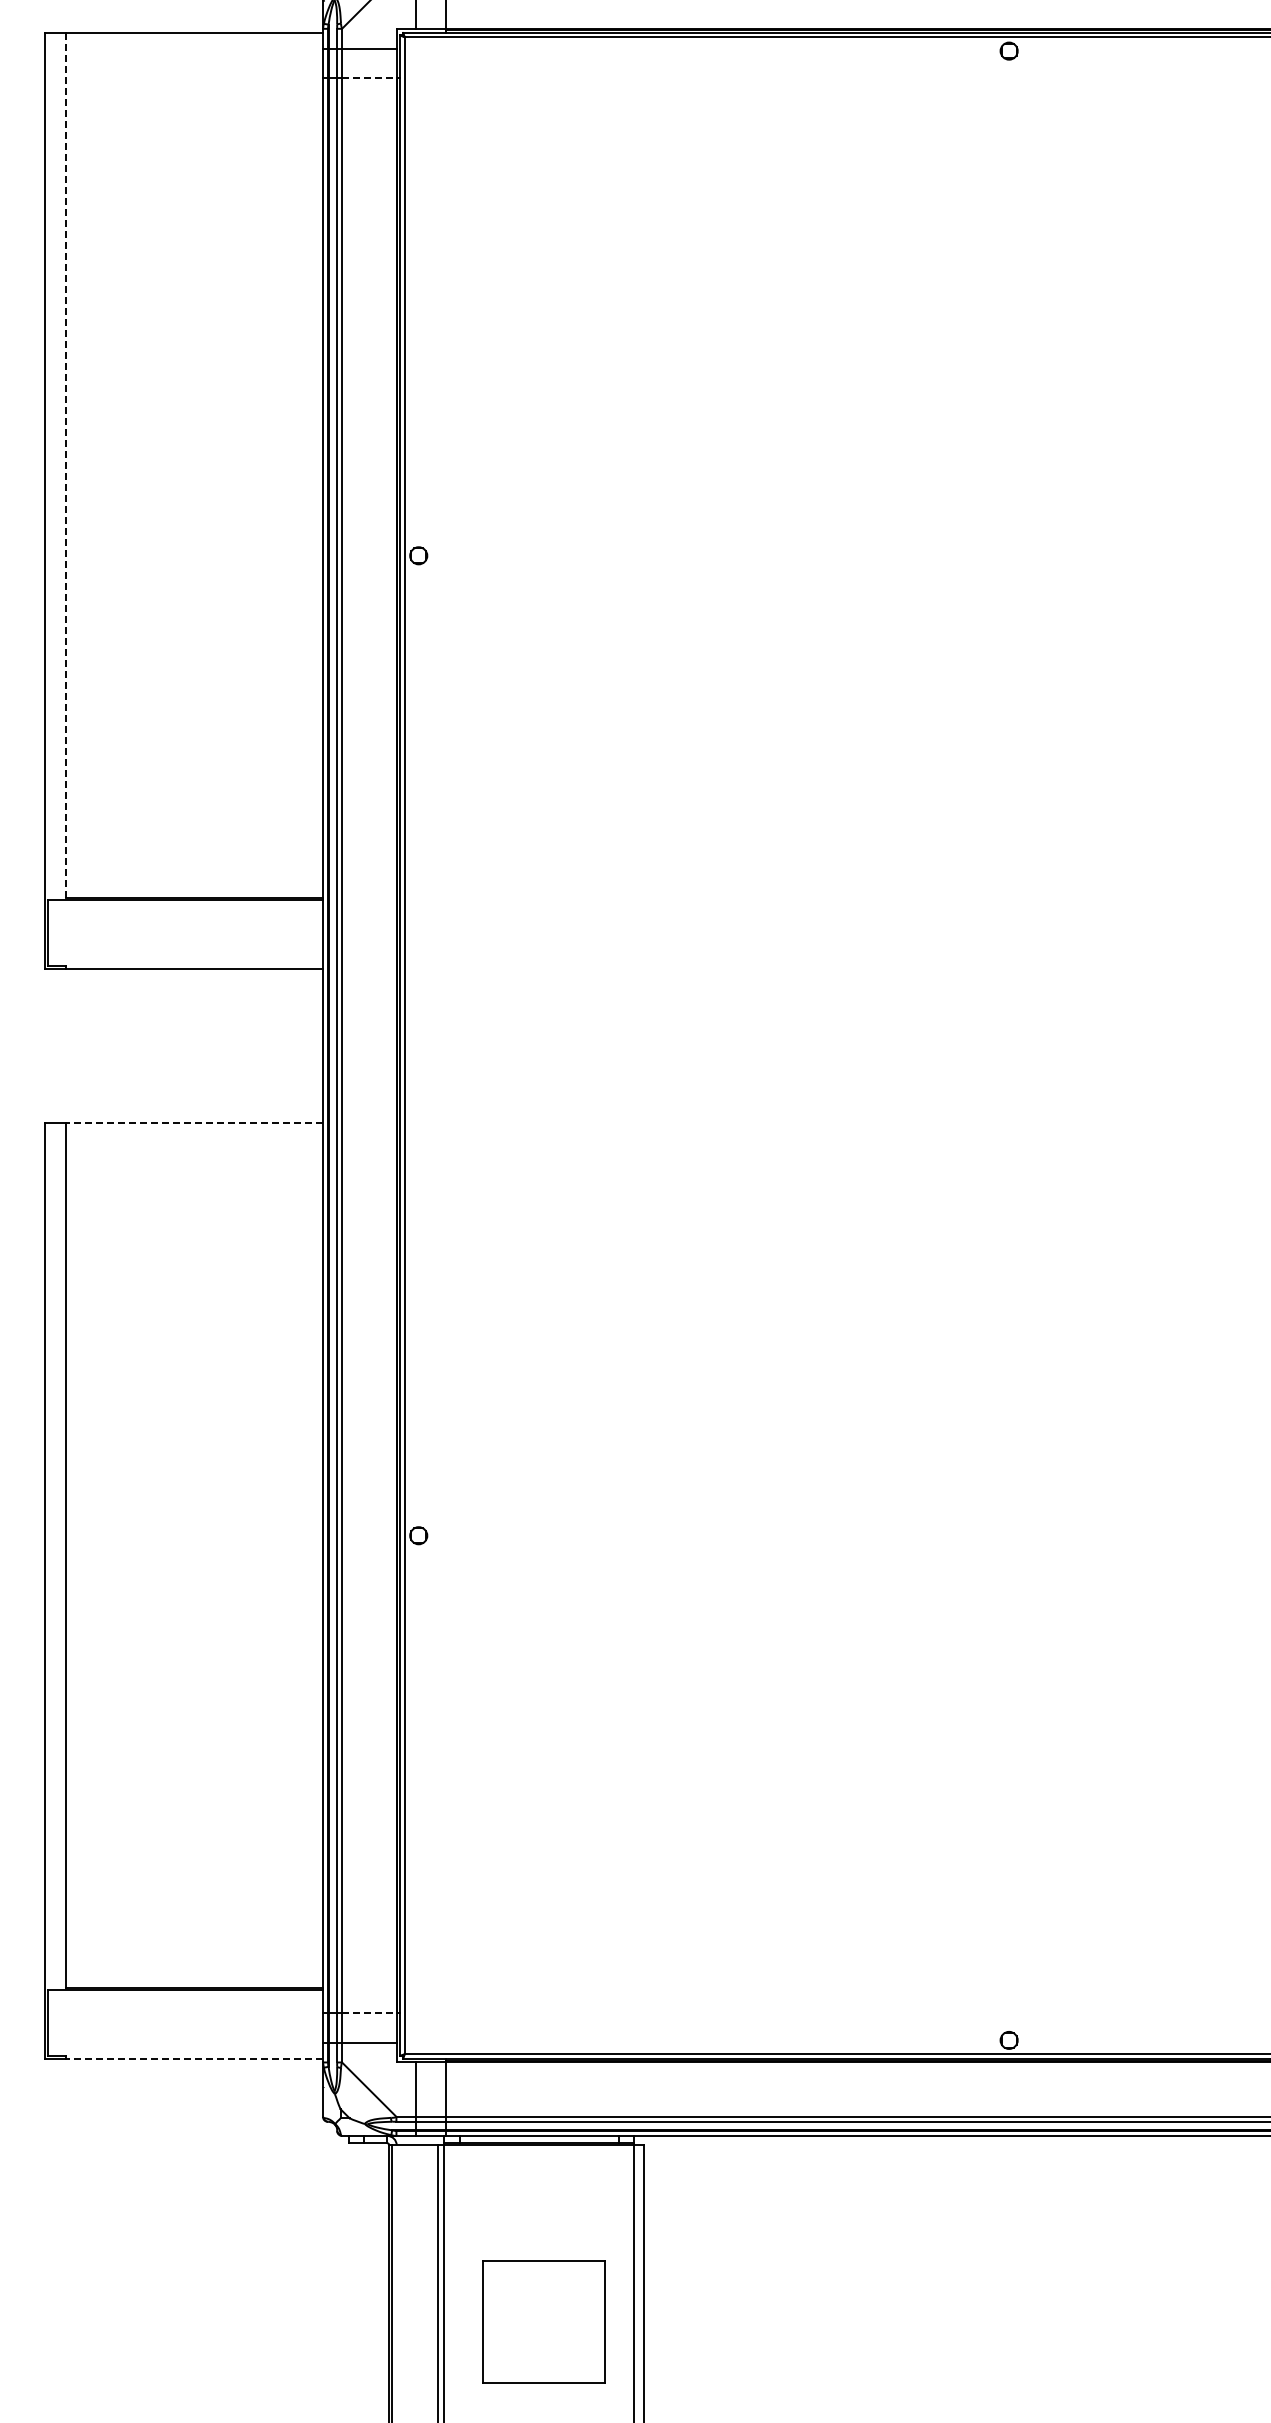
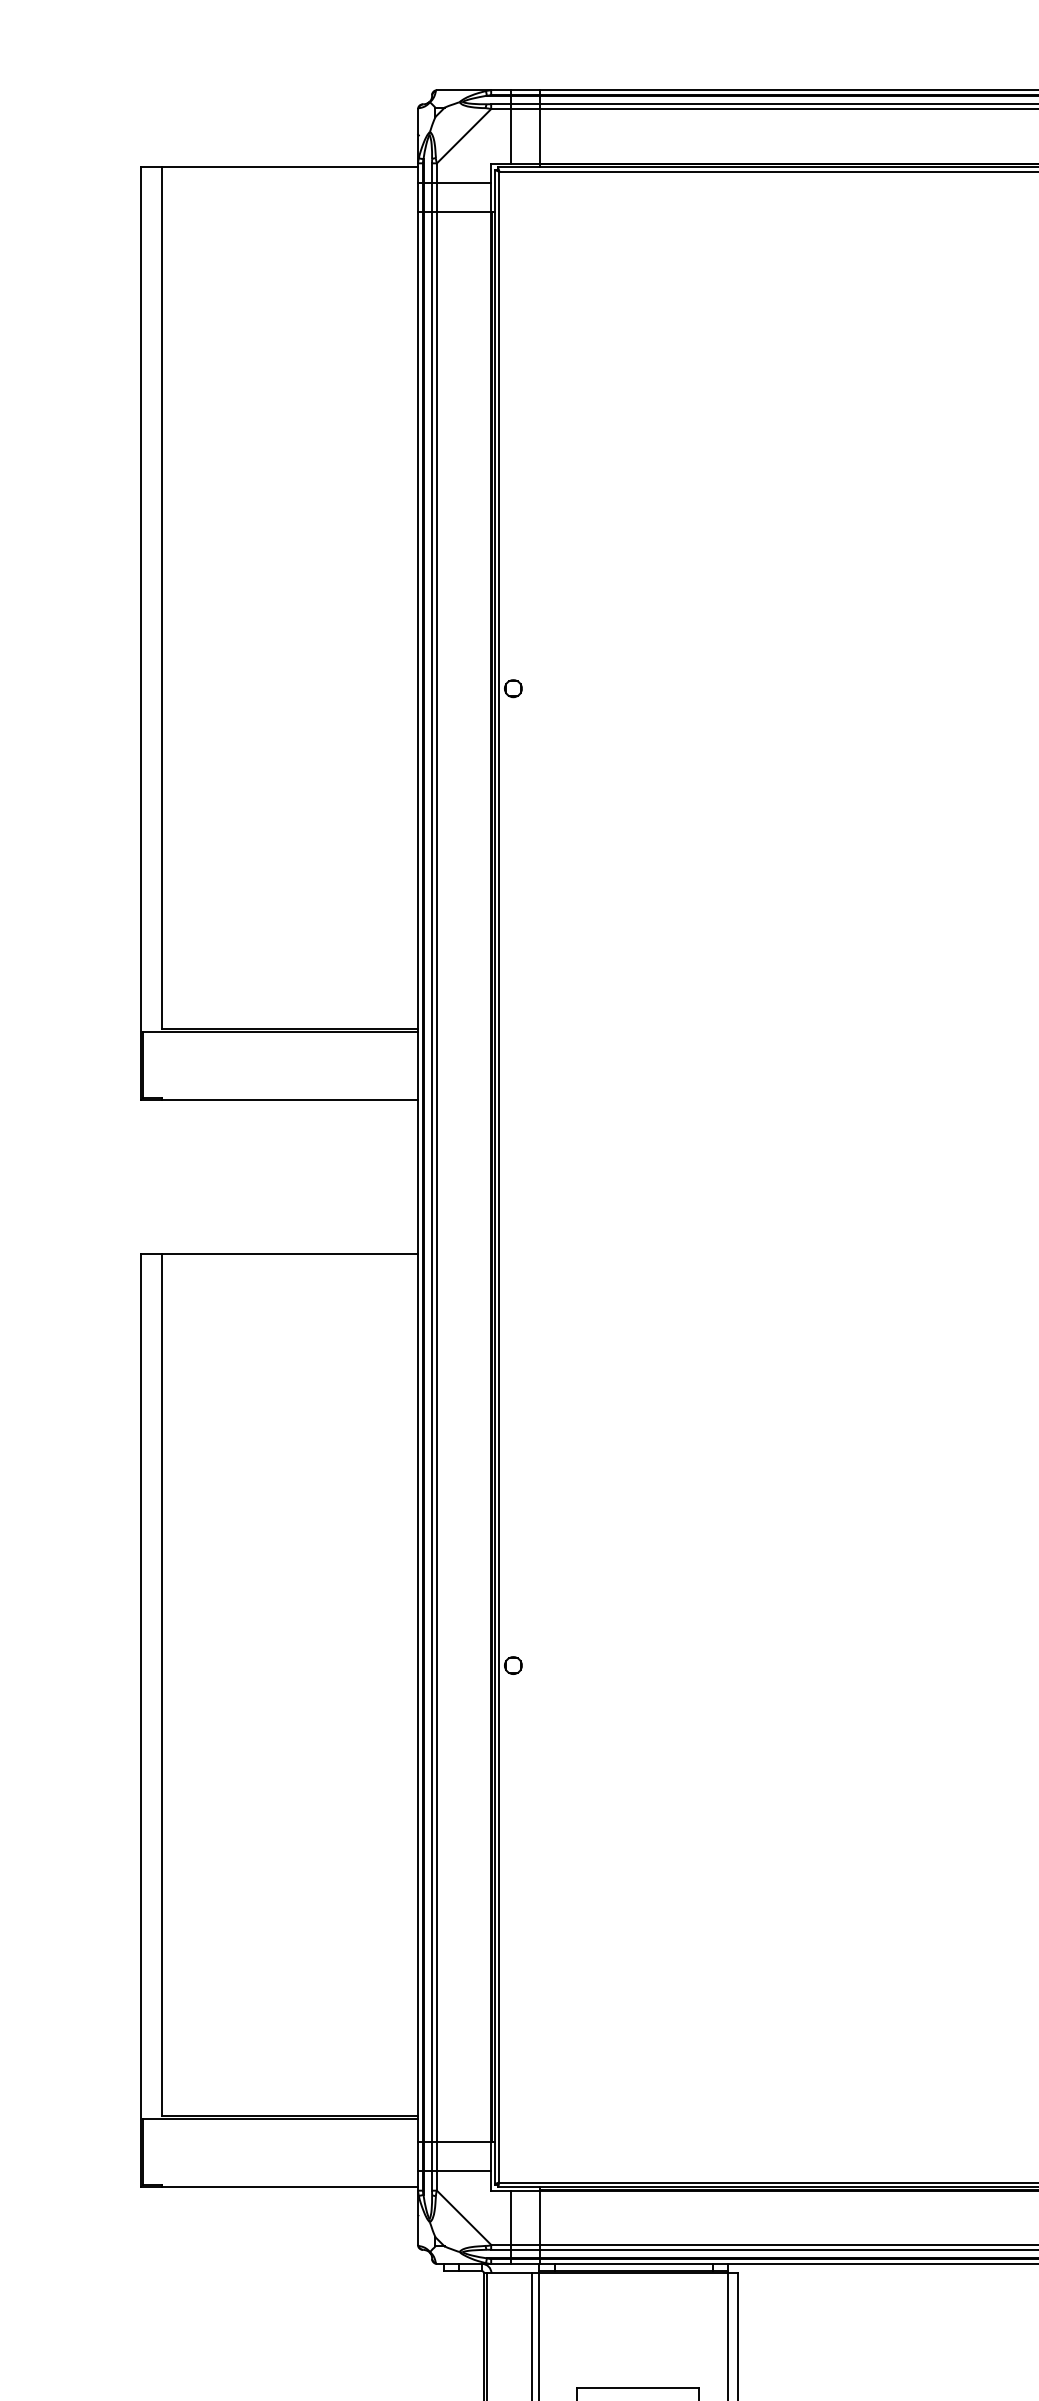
line: (369, 78) -> (464, 212), dashed -> solid
line: (65, 465) -> (161, 598), dashed -> solid
line: (194, 1122) -> (289, 1253), dashed -> solid
line: (369, 2013) -> (464, 2141), dashed -> solid
line: (194, 2058) -> (289, 2186), dashed -> solid

